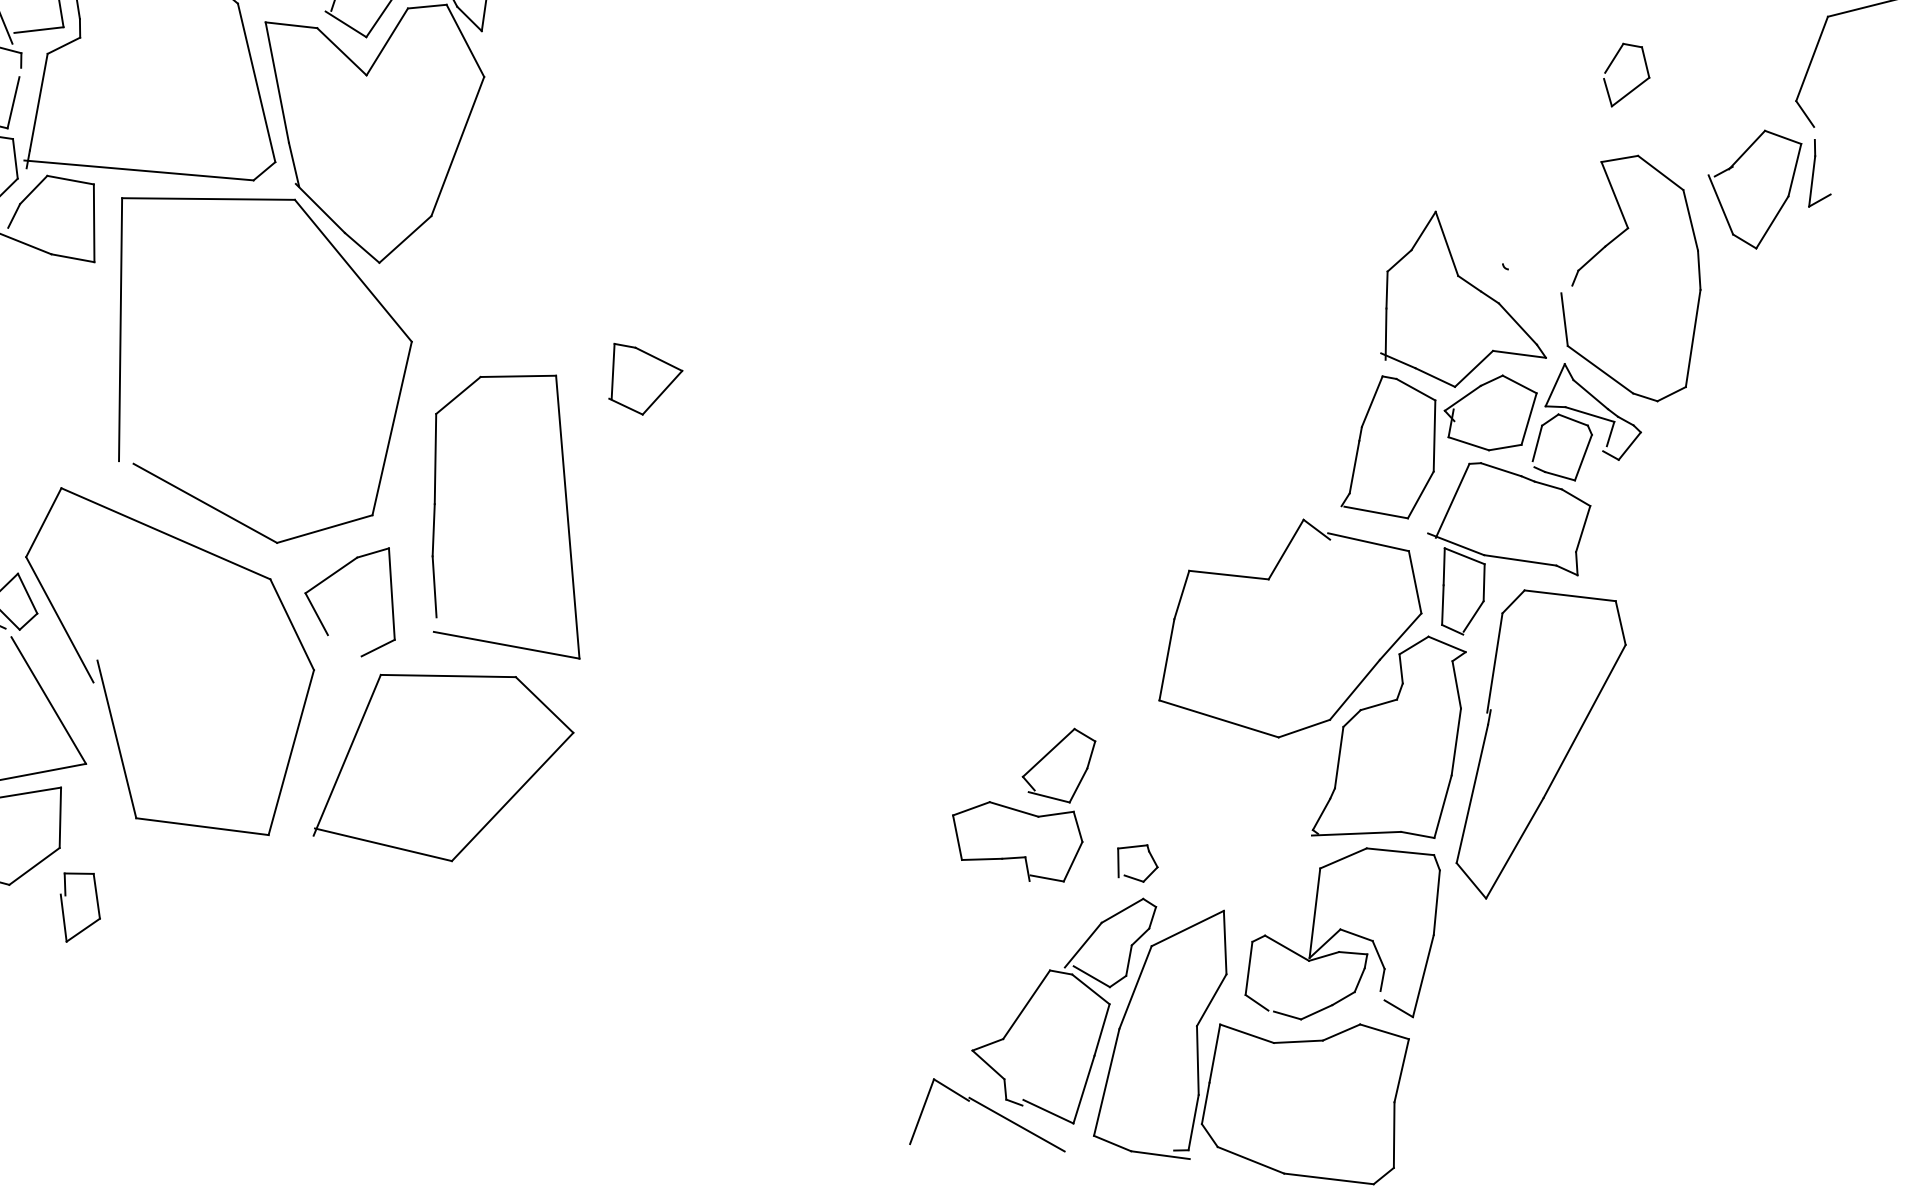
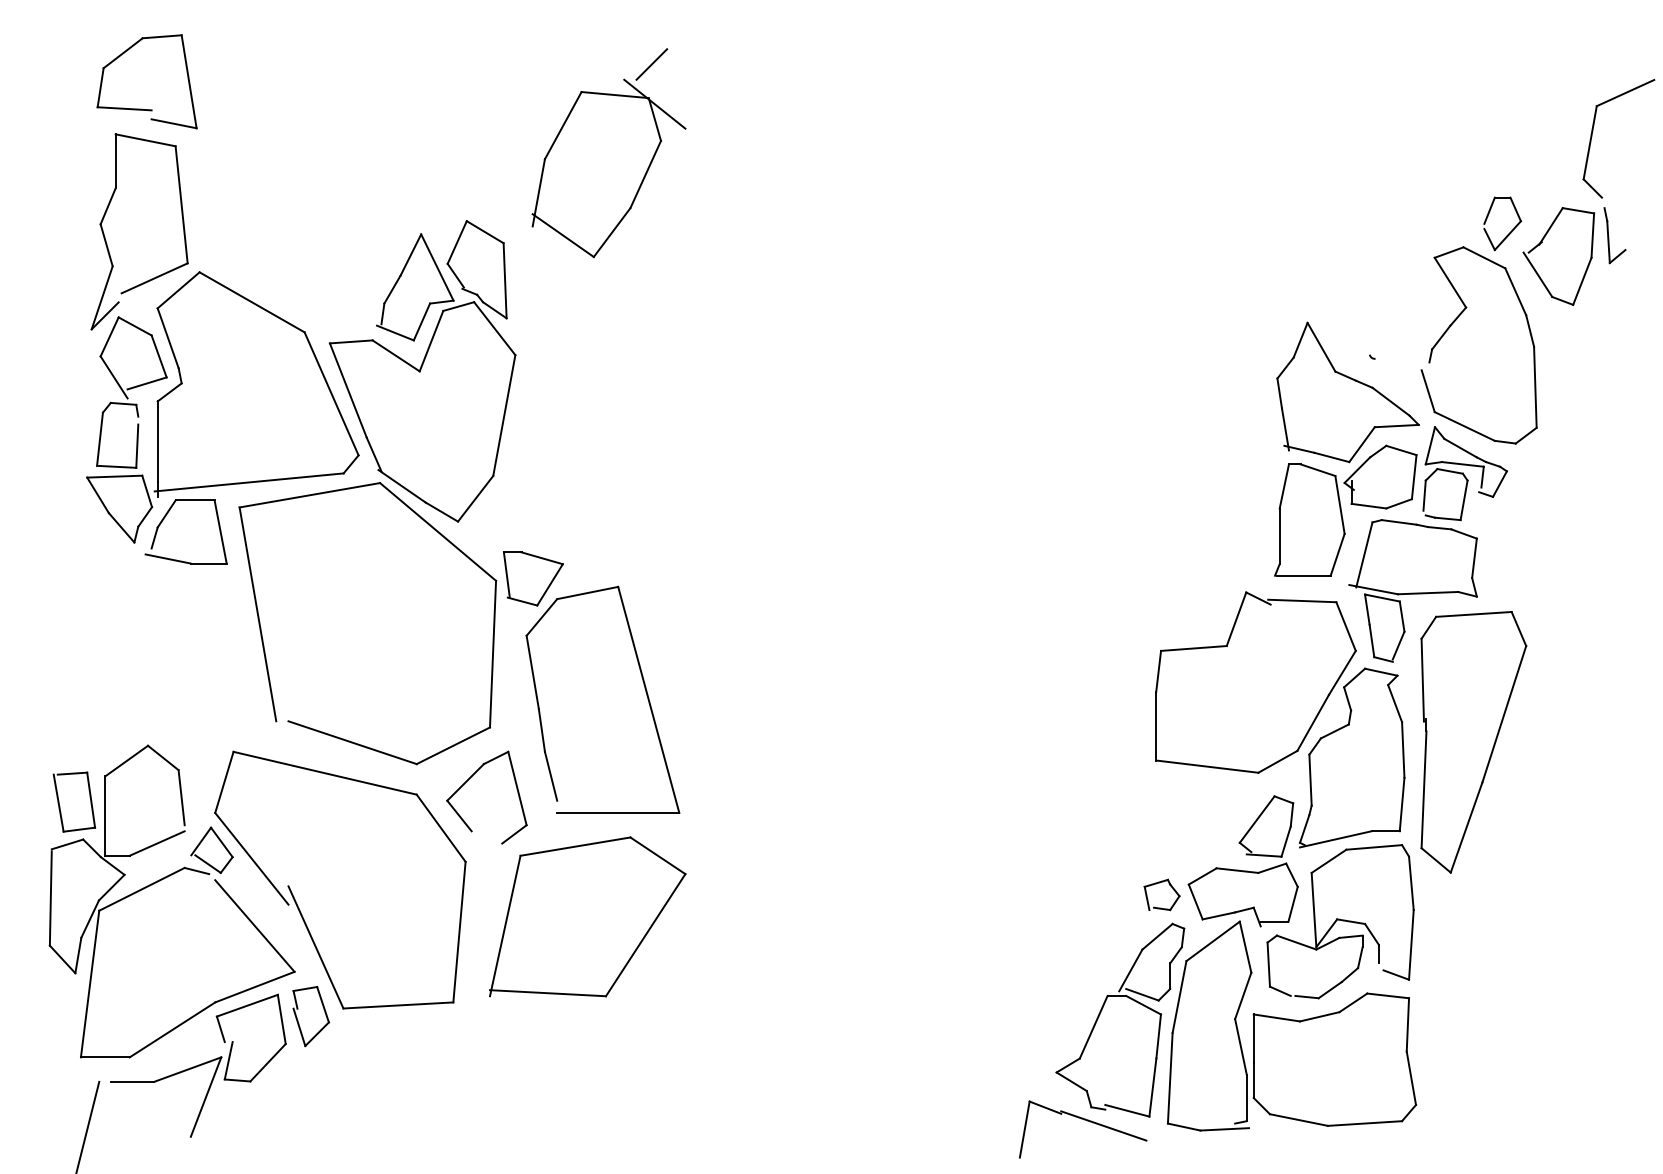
part: (1634, 87) -> (1510, 231), moved
part: (644, 381) -> (533, 578), moved
part: (1028, 793) -> (1246, 855), moved
part: (79, 907) -> (310, 1016), moved

